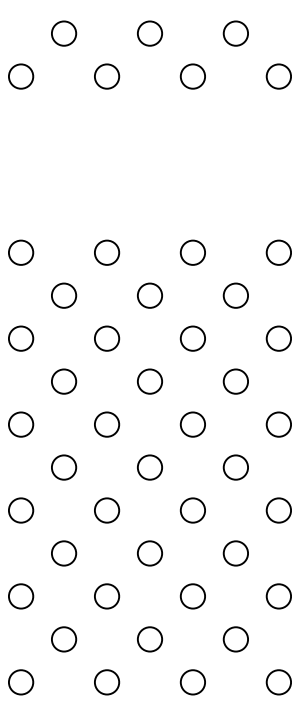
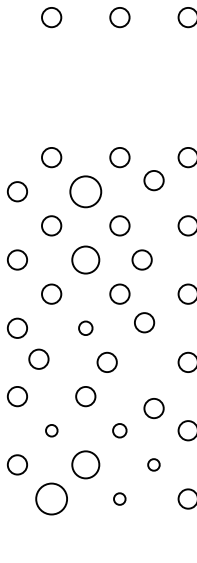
circle: (149, 295) -> (85, 191), size x1.6
circle: (235, 295) -> (153, 180), moved
circle: (149, 381) -> (85, 259), size x1.4
circle: (235, 381) -> (141, 259), moved
circle: (149, 467) -> (85, 328), size x0.7
circle: (235, 467) -> (144, 322), moved
circle: (107, 510) -> (39, 359), moved
circle: (192, 510) -> (106, 362), moved
circle: (235, 553) -> (153, 408), moved
circle: (107, 596) -> (52, 430), size x0.6
circle: (192, 596) -> (119, 430), size x0.7
circle: (149, 639) -> (85, 464), size x1.4
circle: (235, 639) -> (153, 464), size x0.6
circle: (106, 682) -> (51, 499), size x1.6
circle: (192, 682) -> (119, 499), size x0.6

